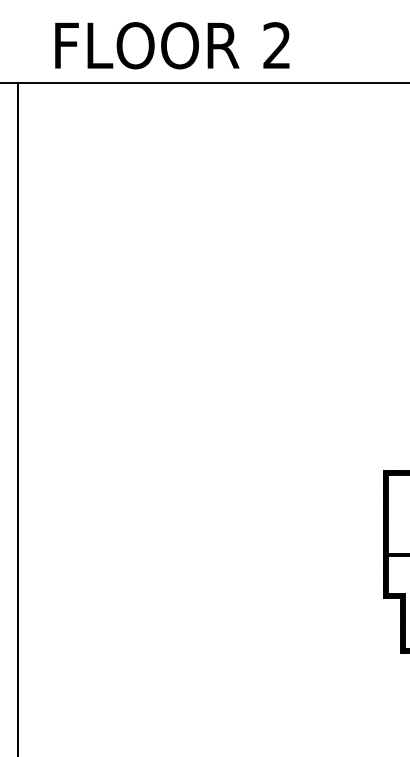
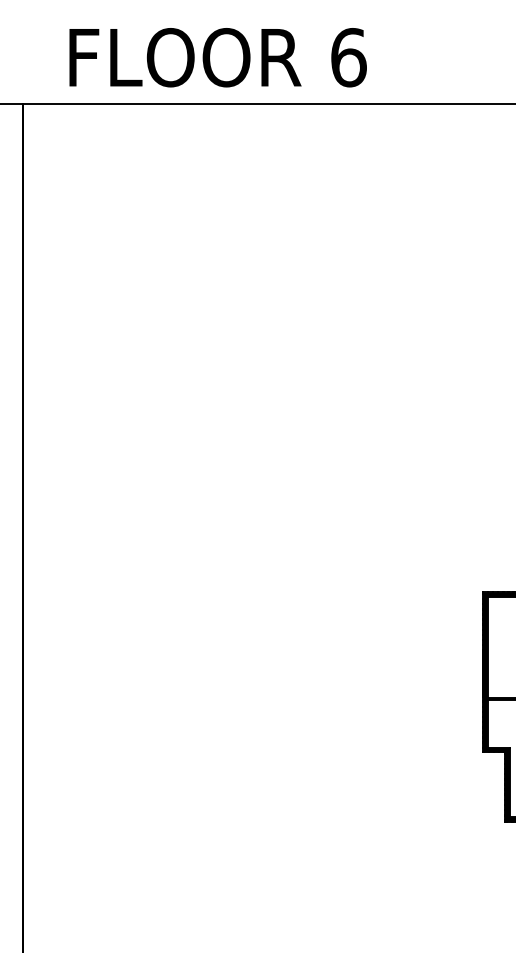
text: (276, 45) -> (348, 57), 2 -> 6

